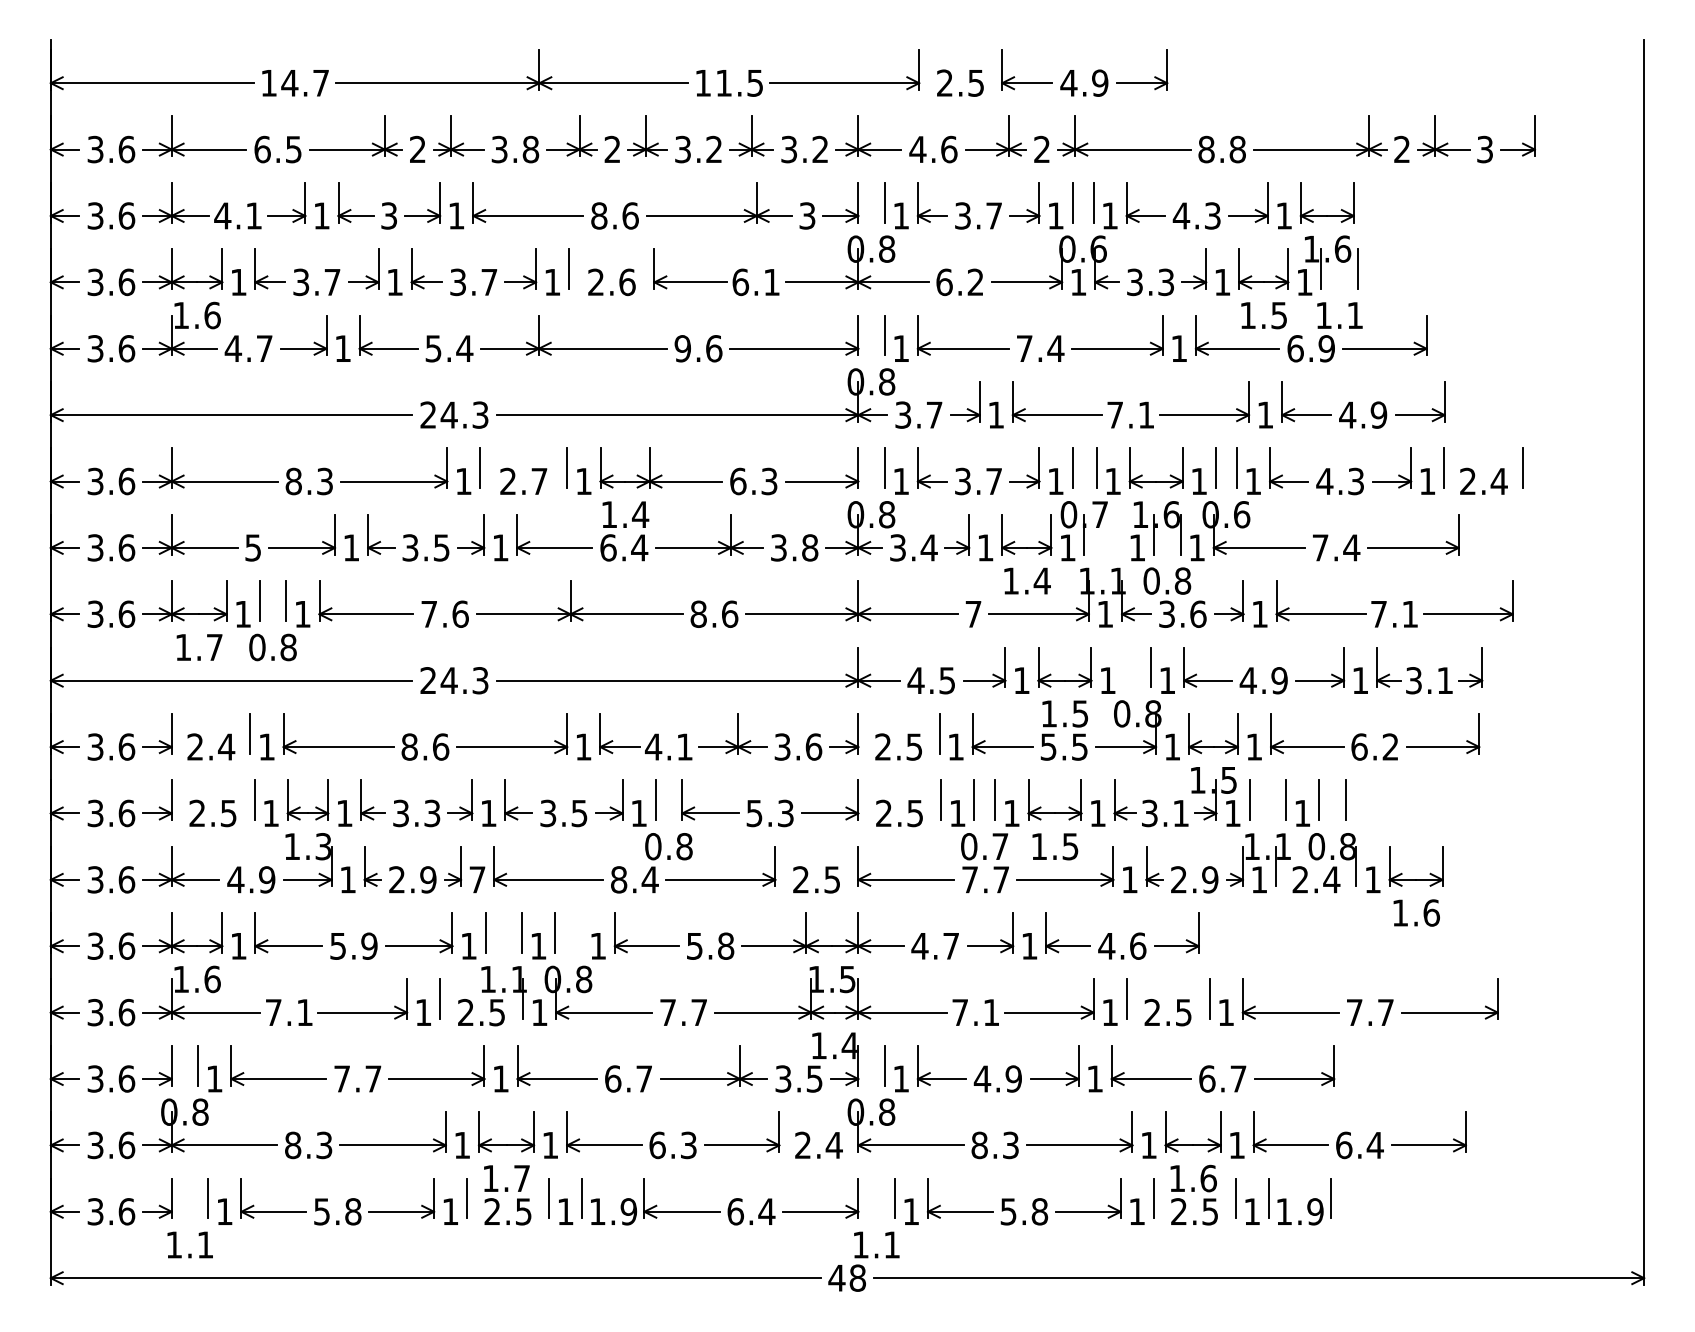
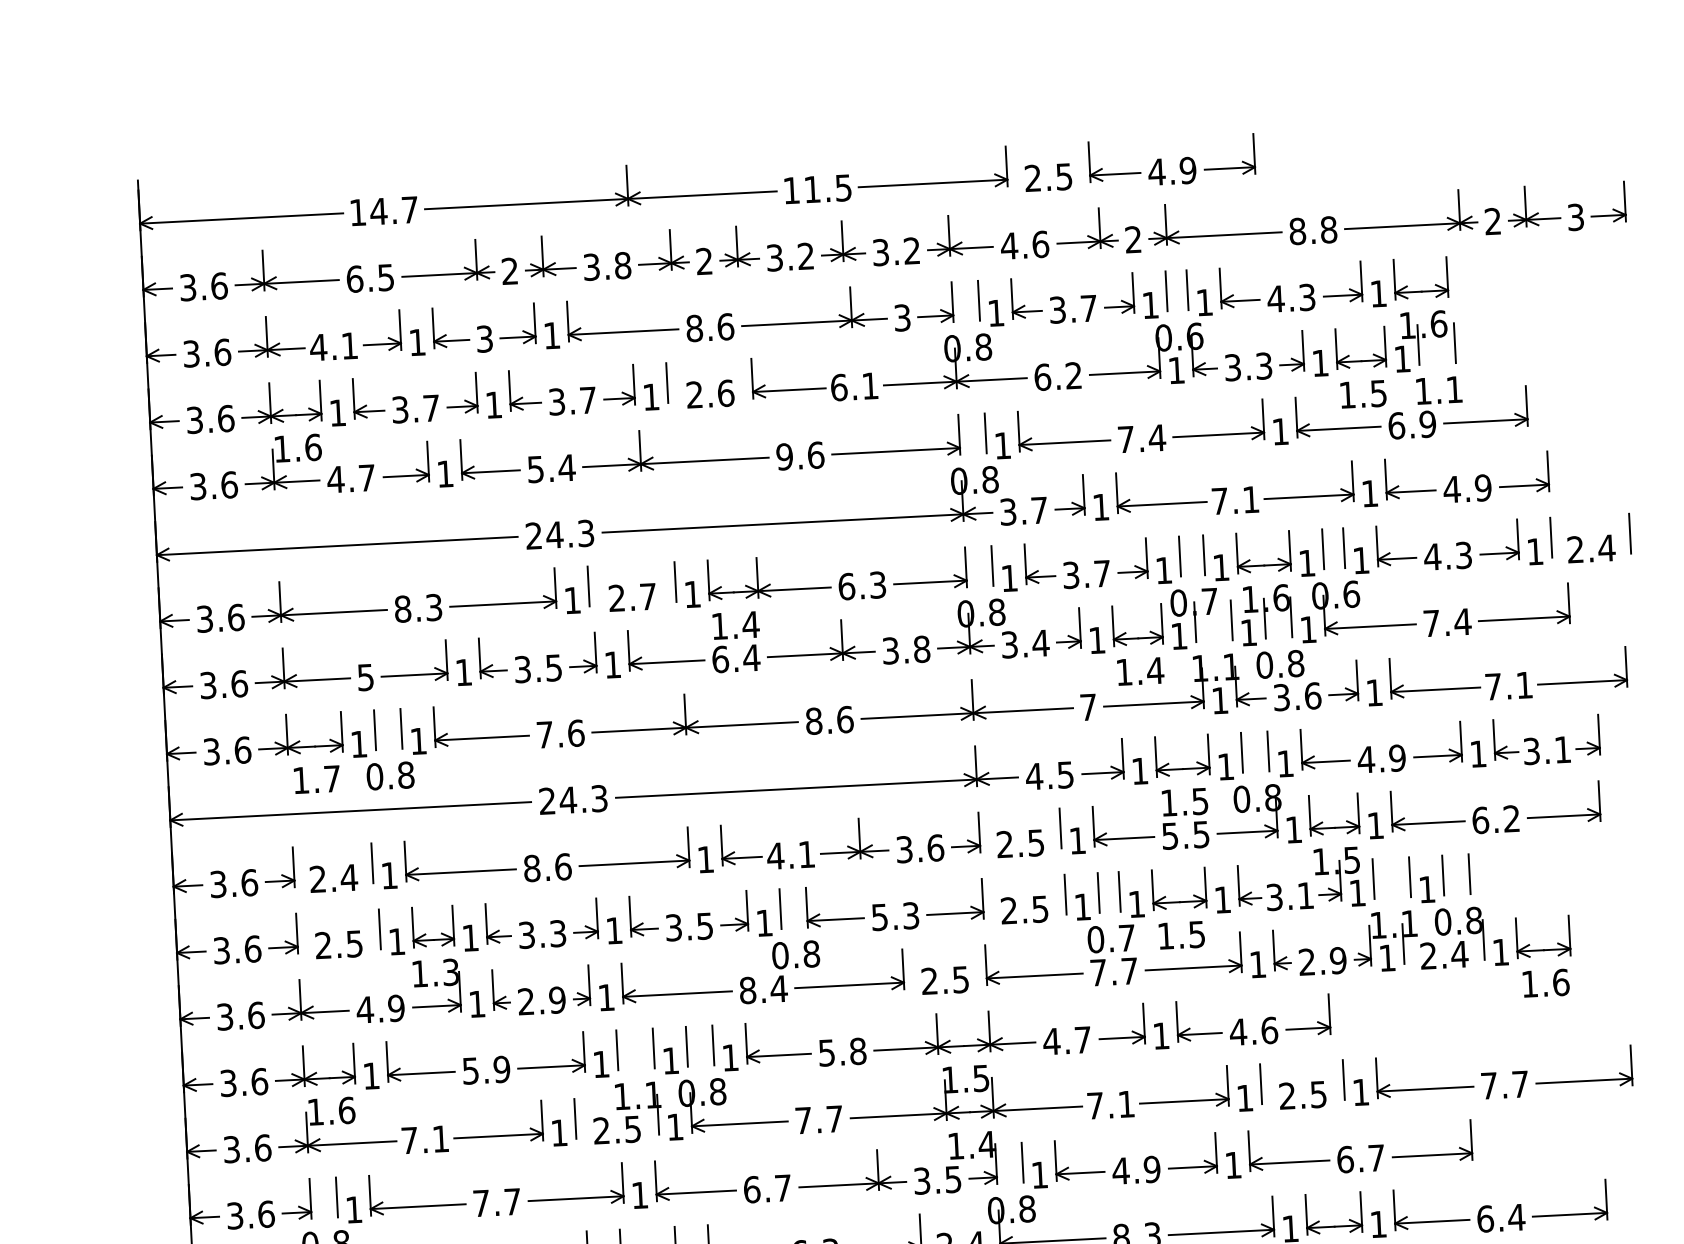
line: (1120, 534) -> (1231, 620), added
line: (1124, 667) -> (1241, 752), added
text: (477, 879) -> (606, 997), 7 -> 1
line: (581, 932) -> (713, 1045), added

